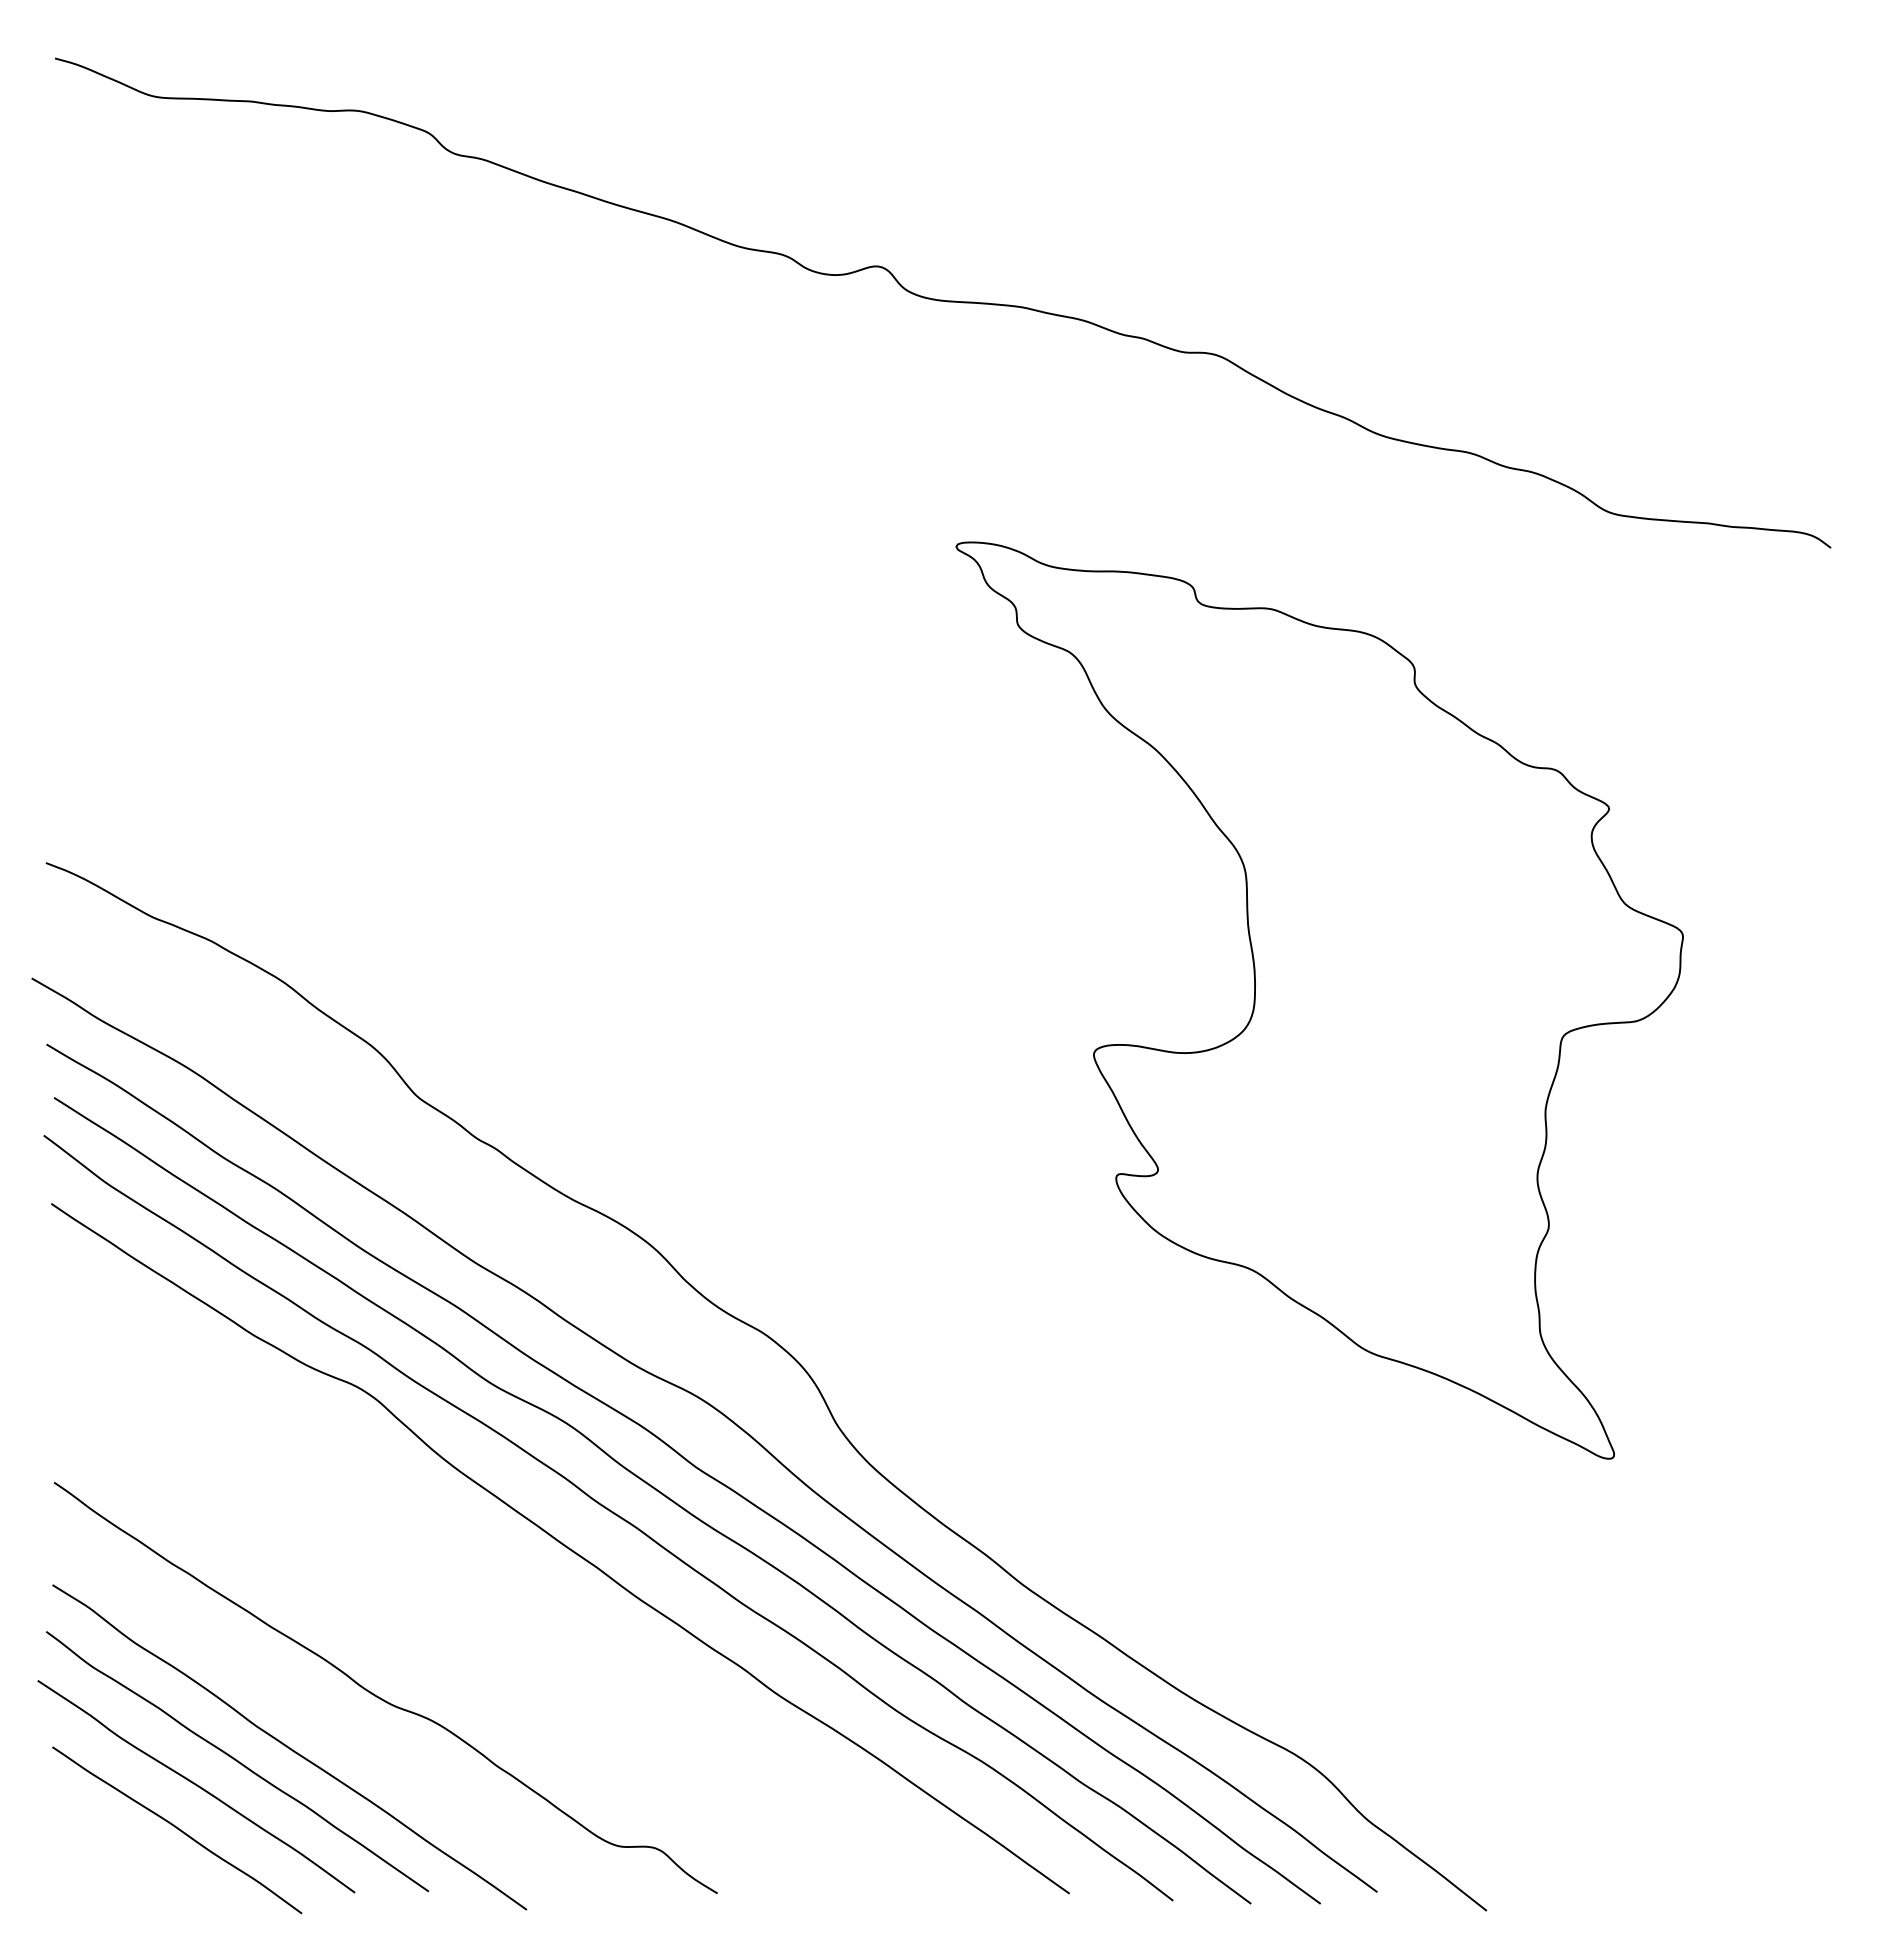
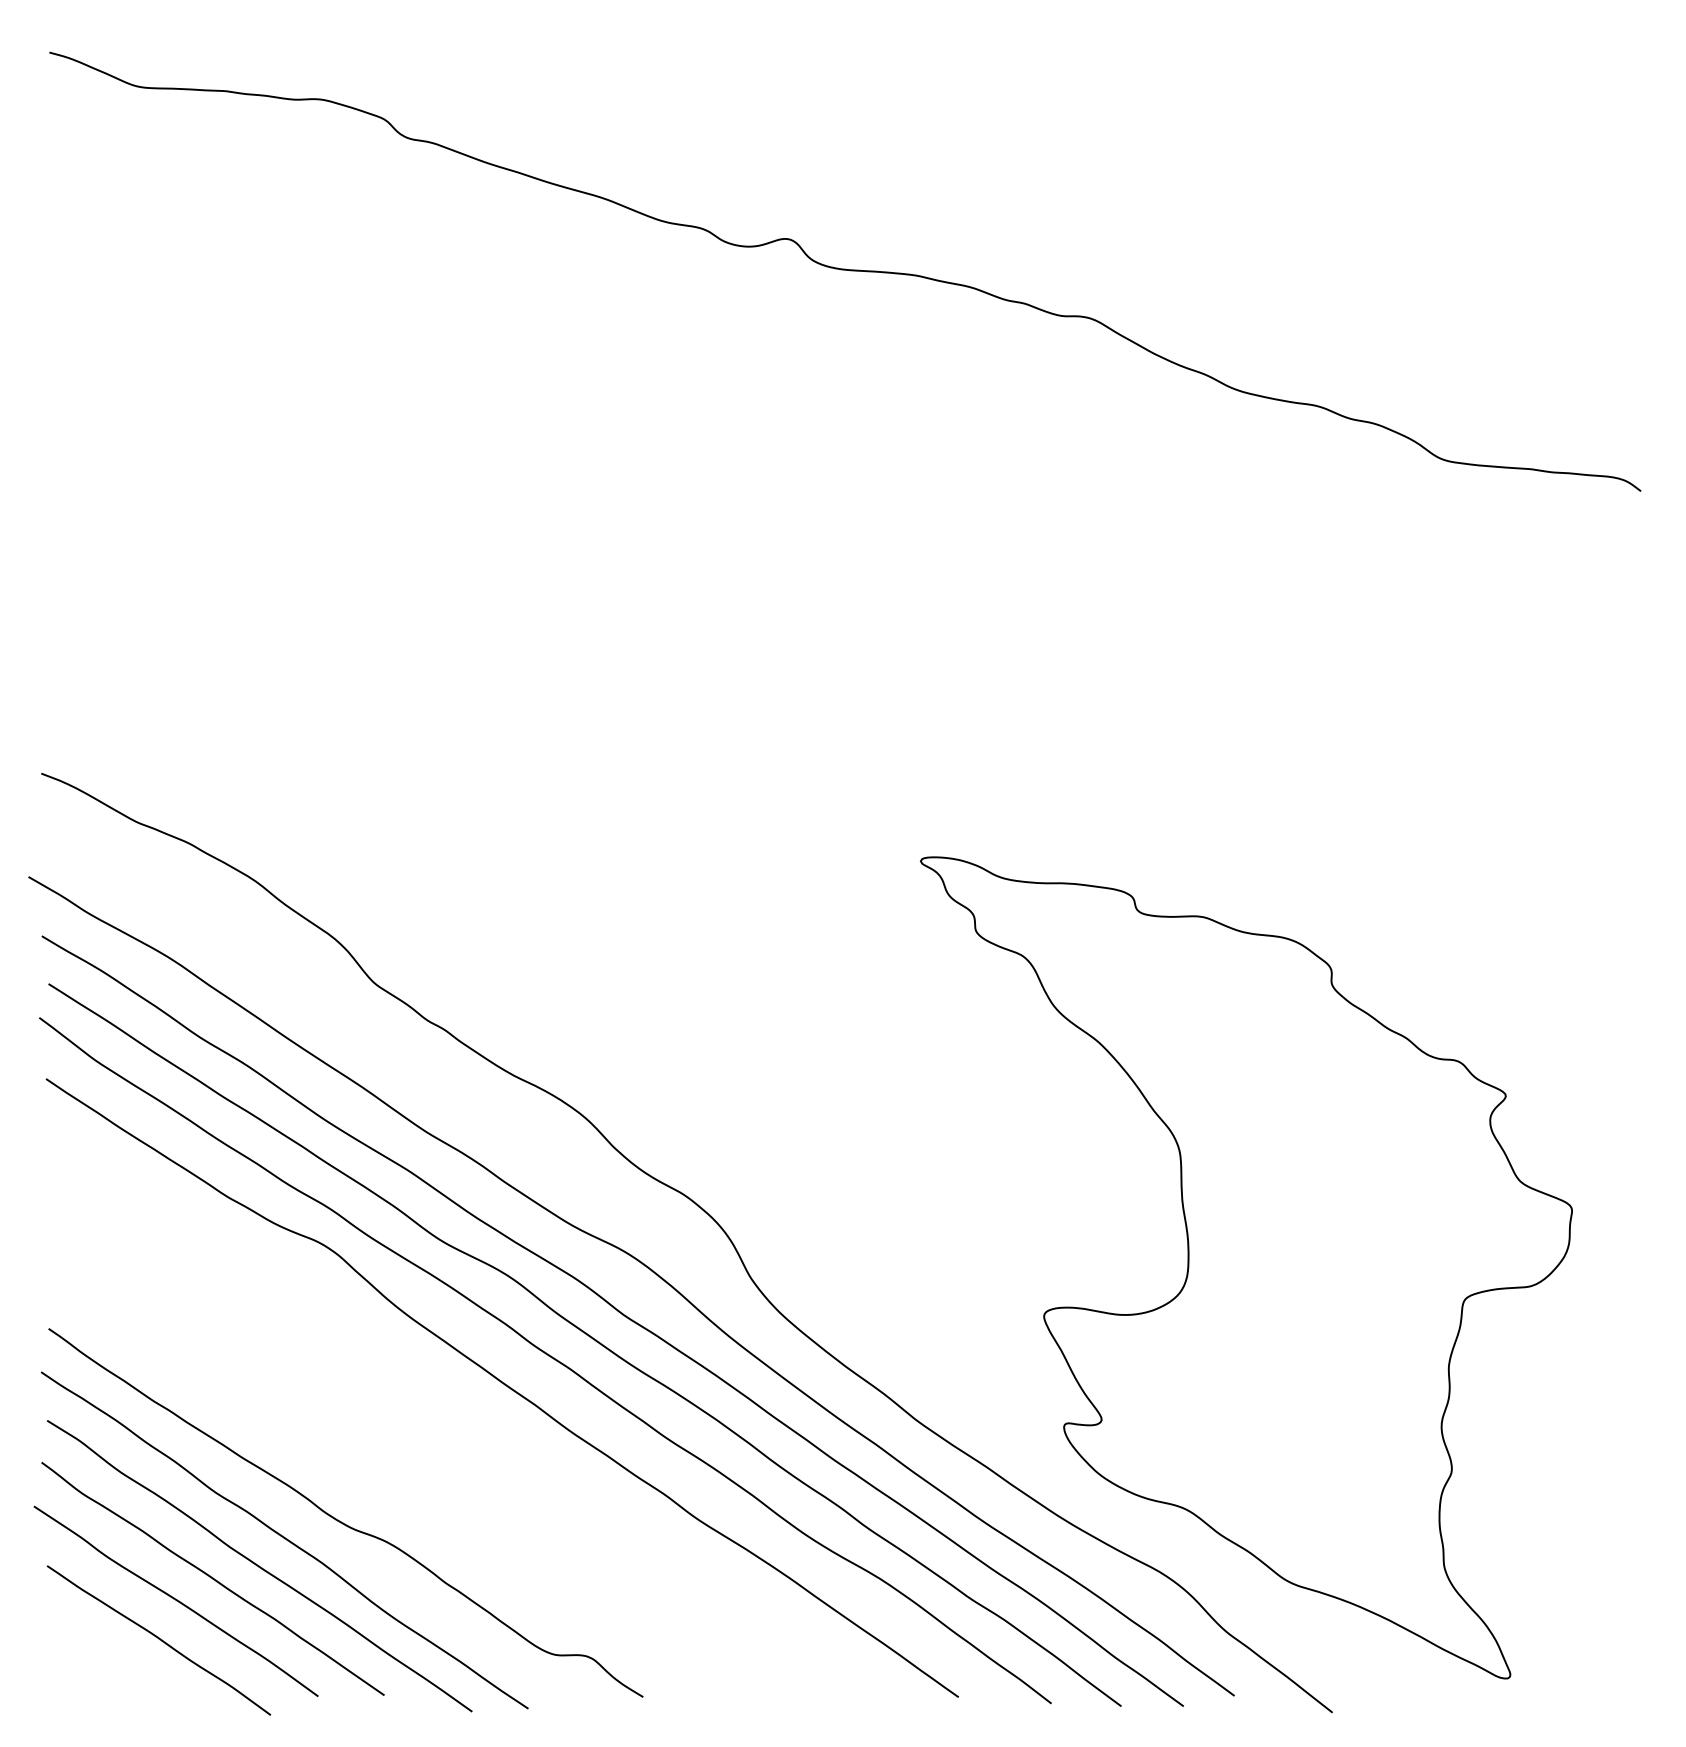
part: (1319, 1000) -> (1246, 1267), moved
curve: (317, 1717) -> (284, 1539), added

